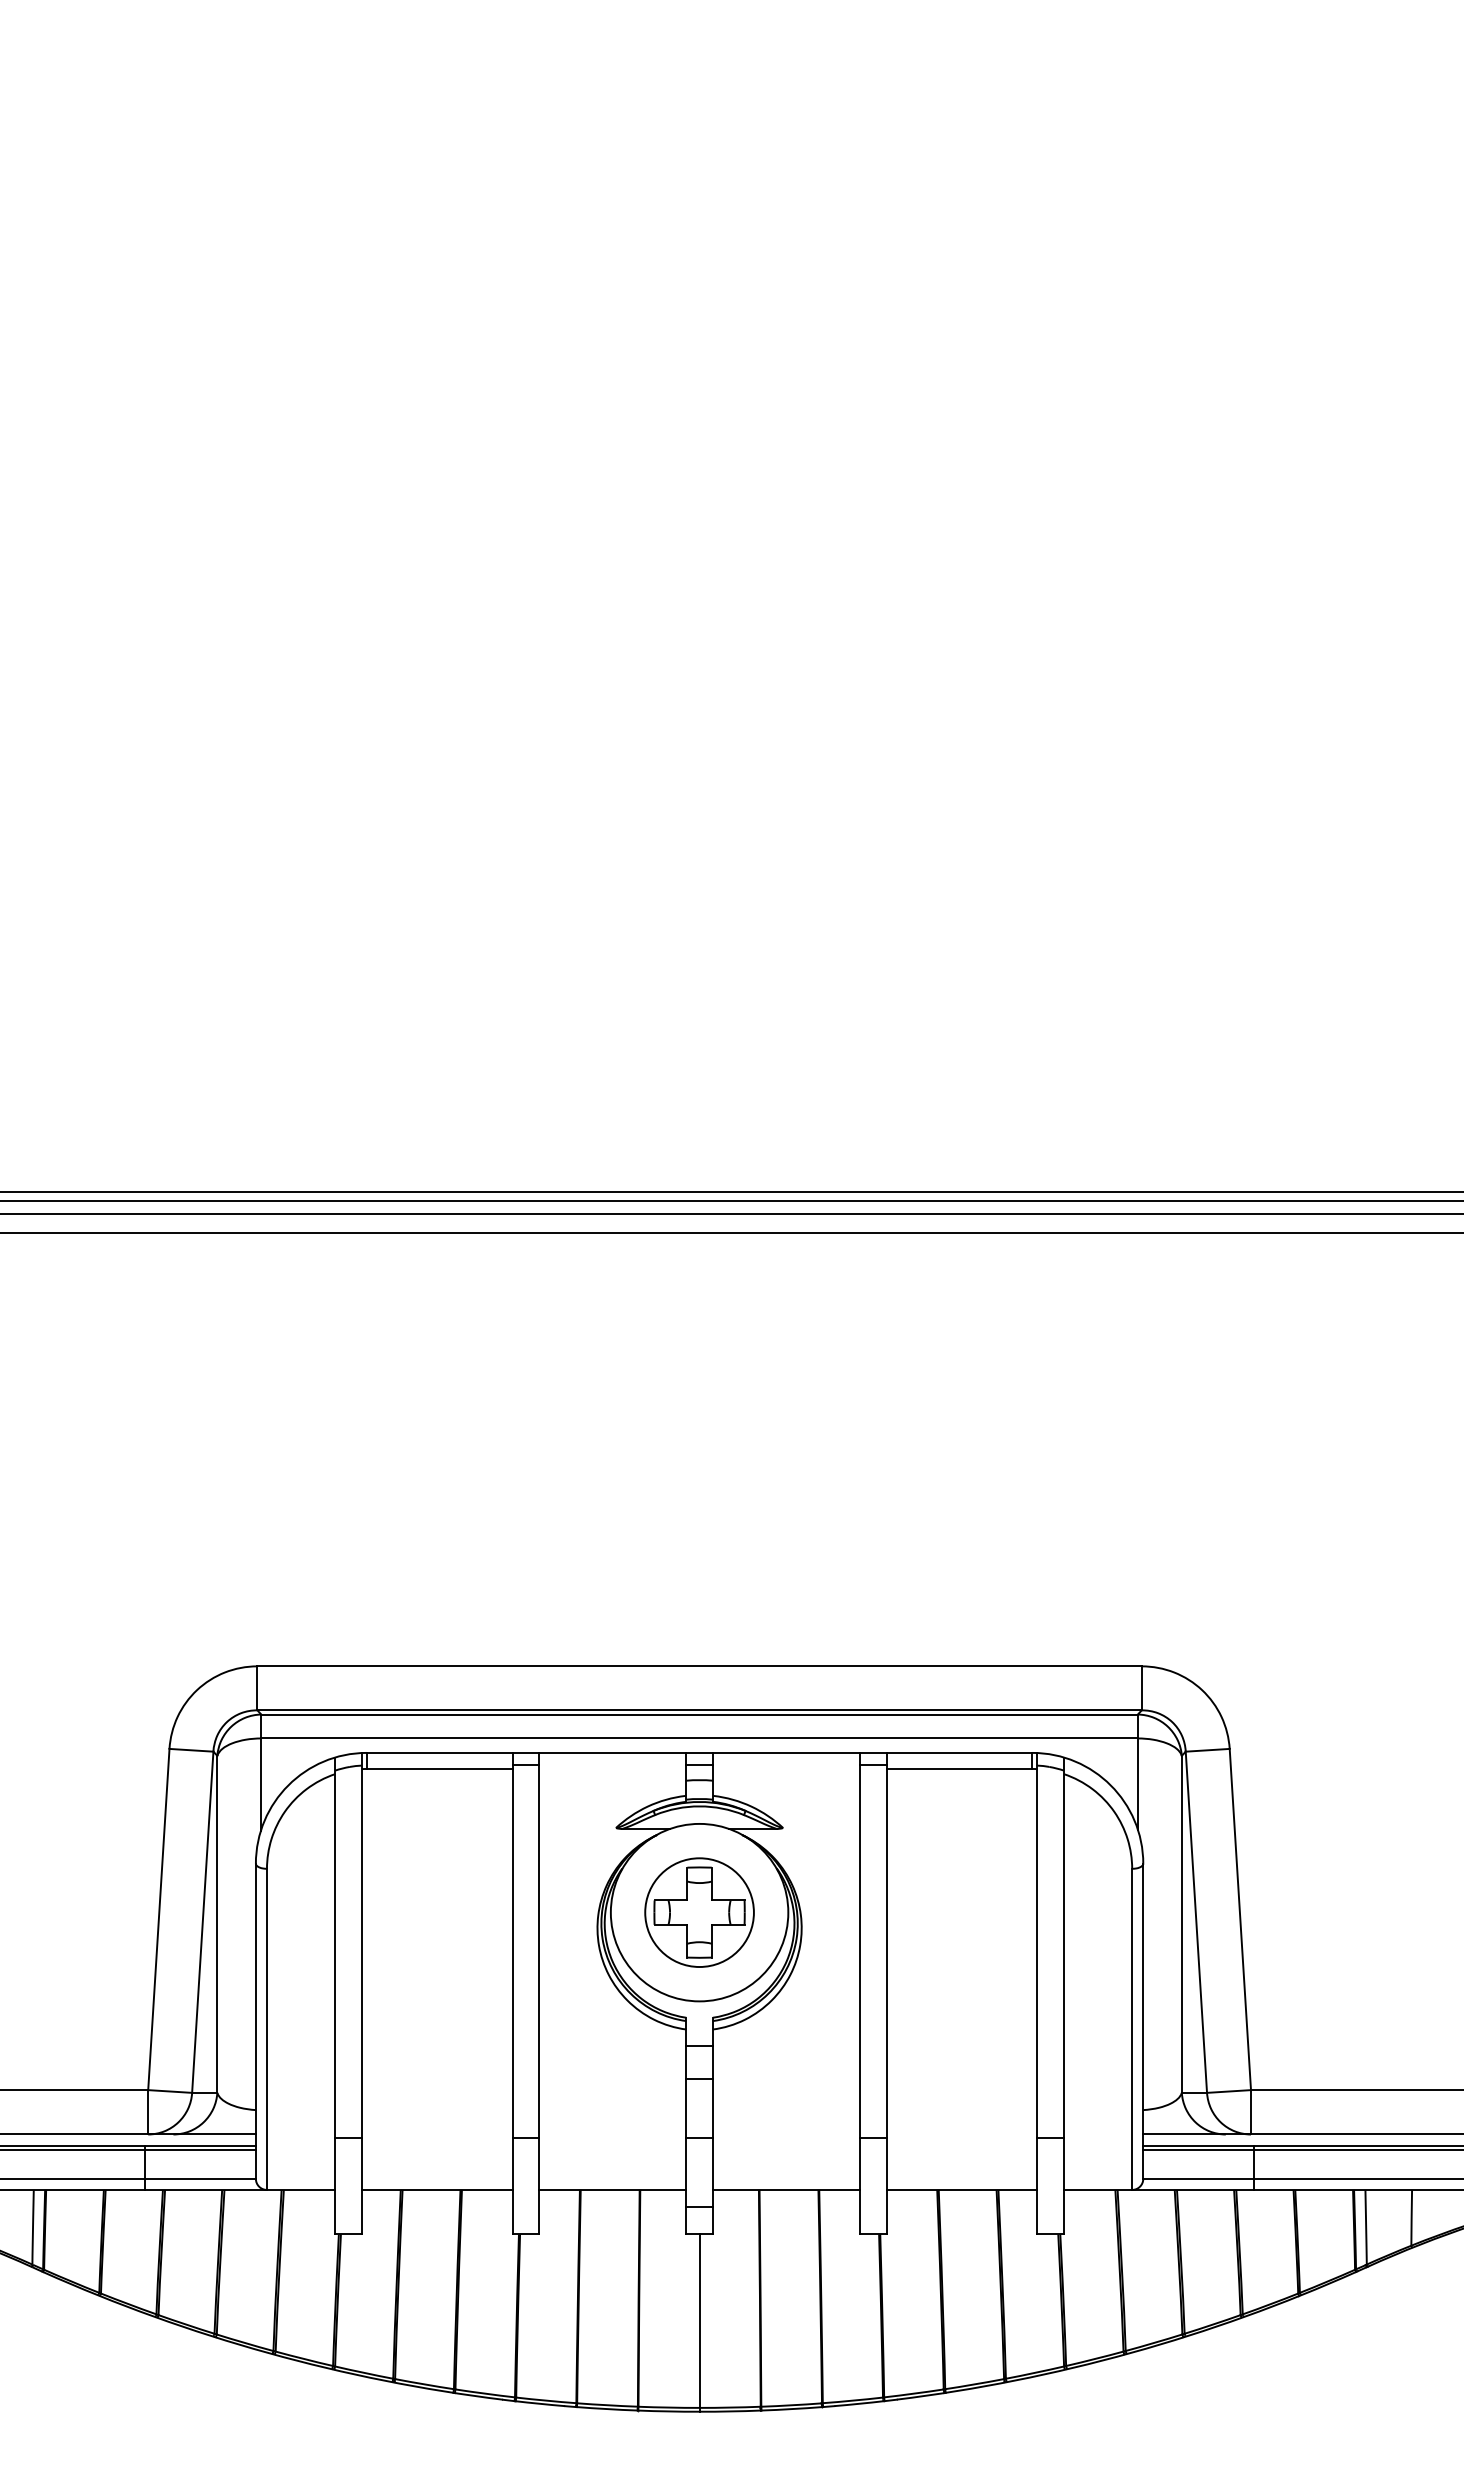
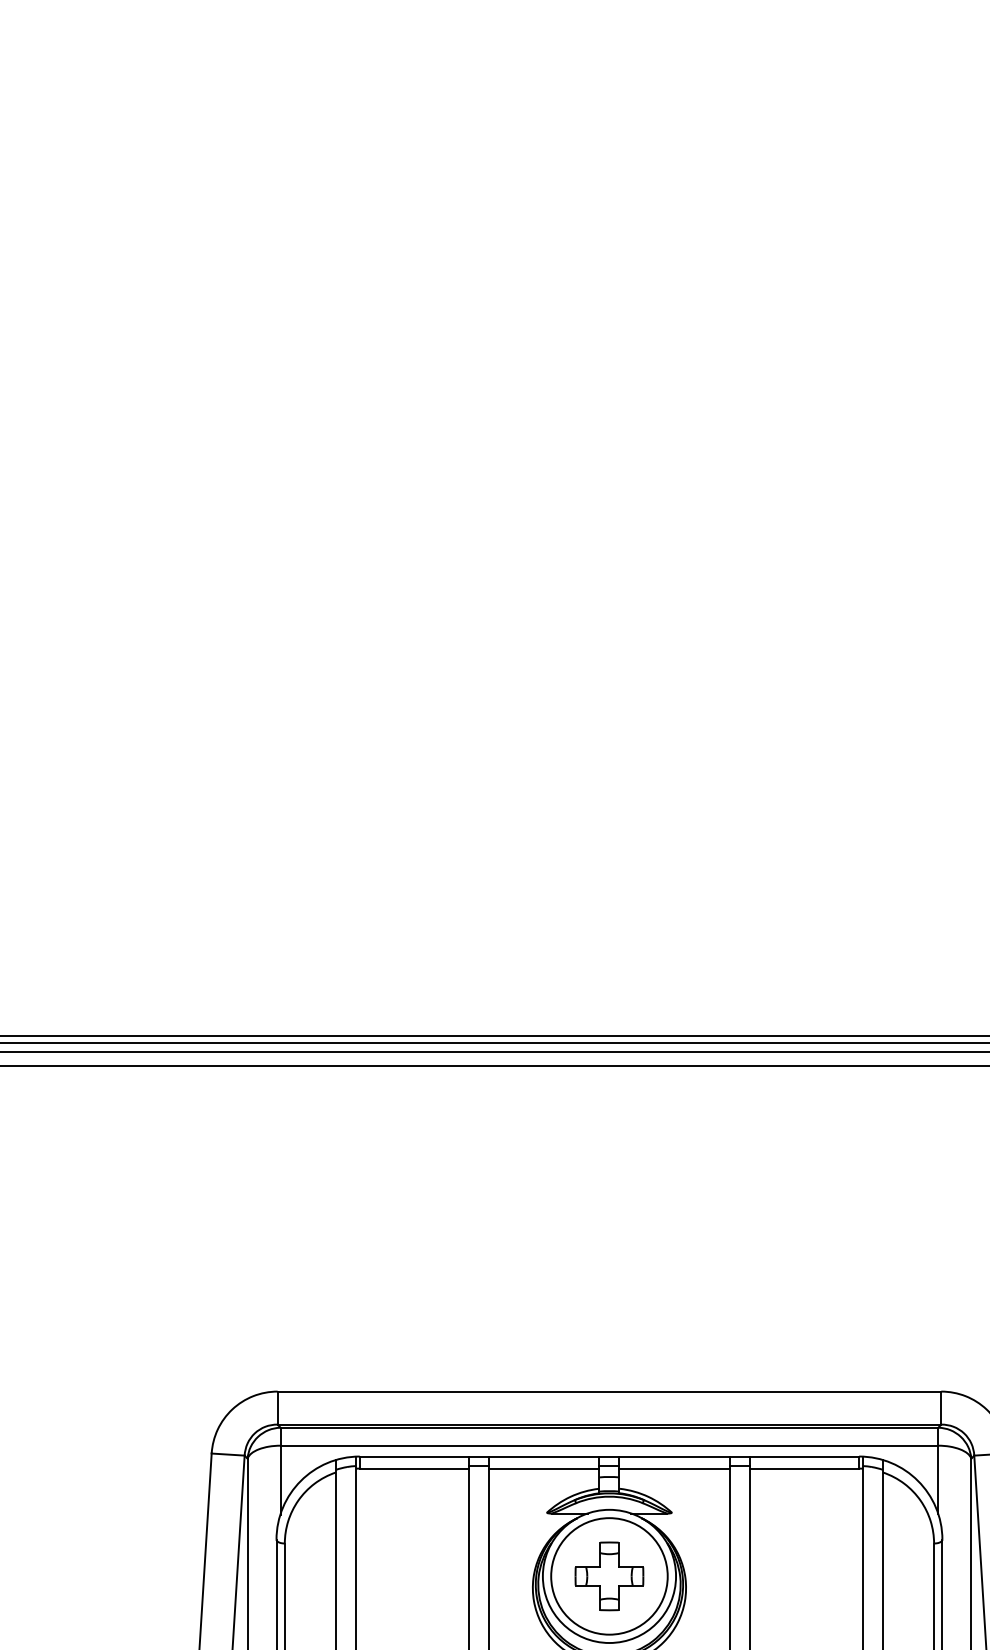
line: (612, 1768) -> (544, 1468), added
line: (785, 1768) -> (673, 1468), added
circle: (699, 1912) -> (609, 1576), size x1.43

